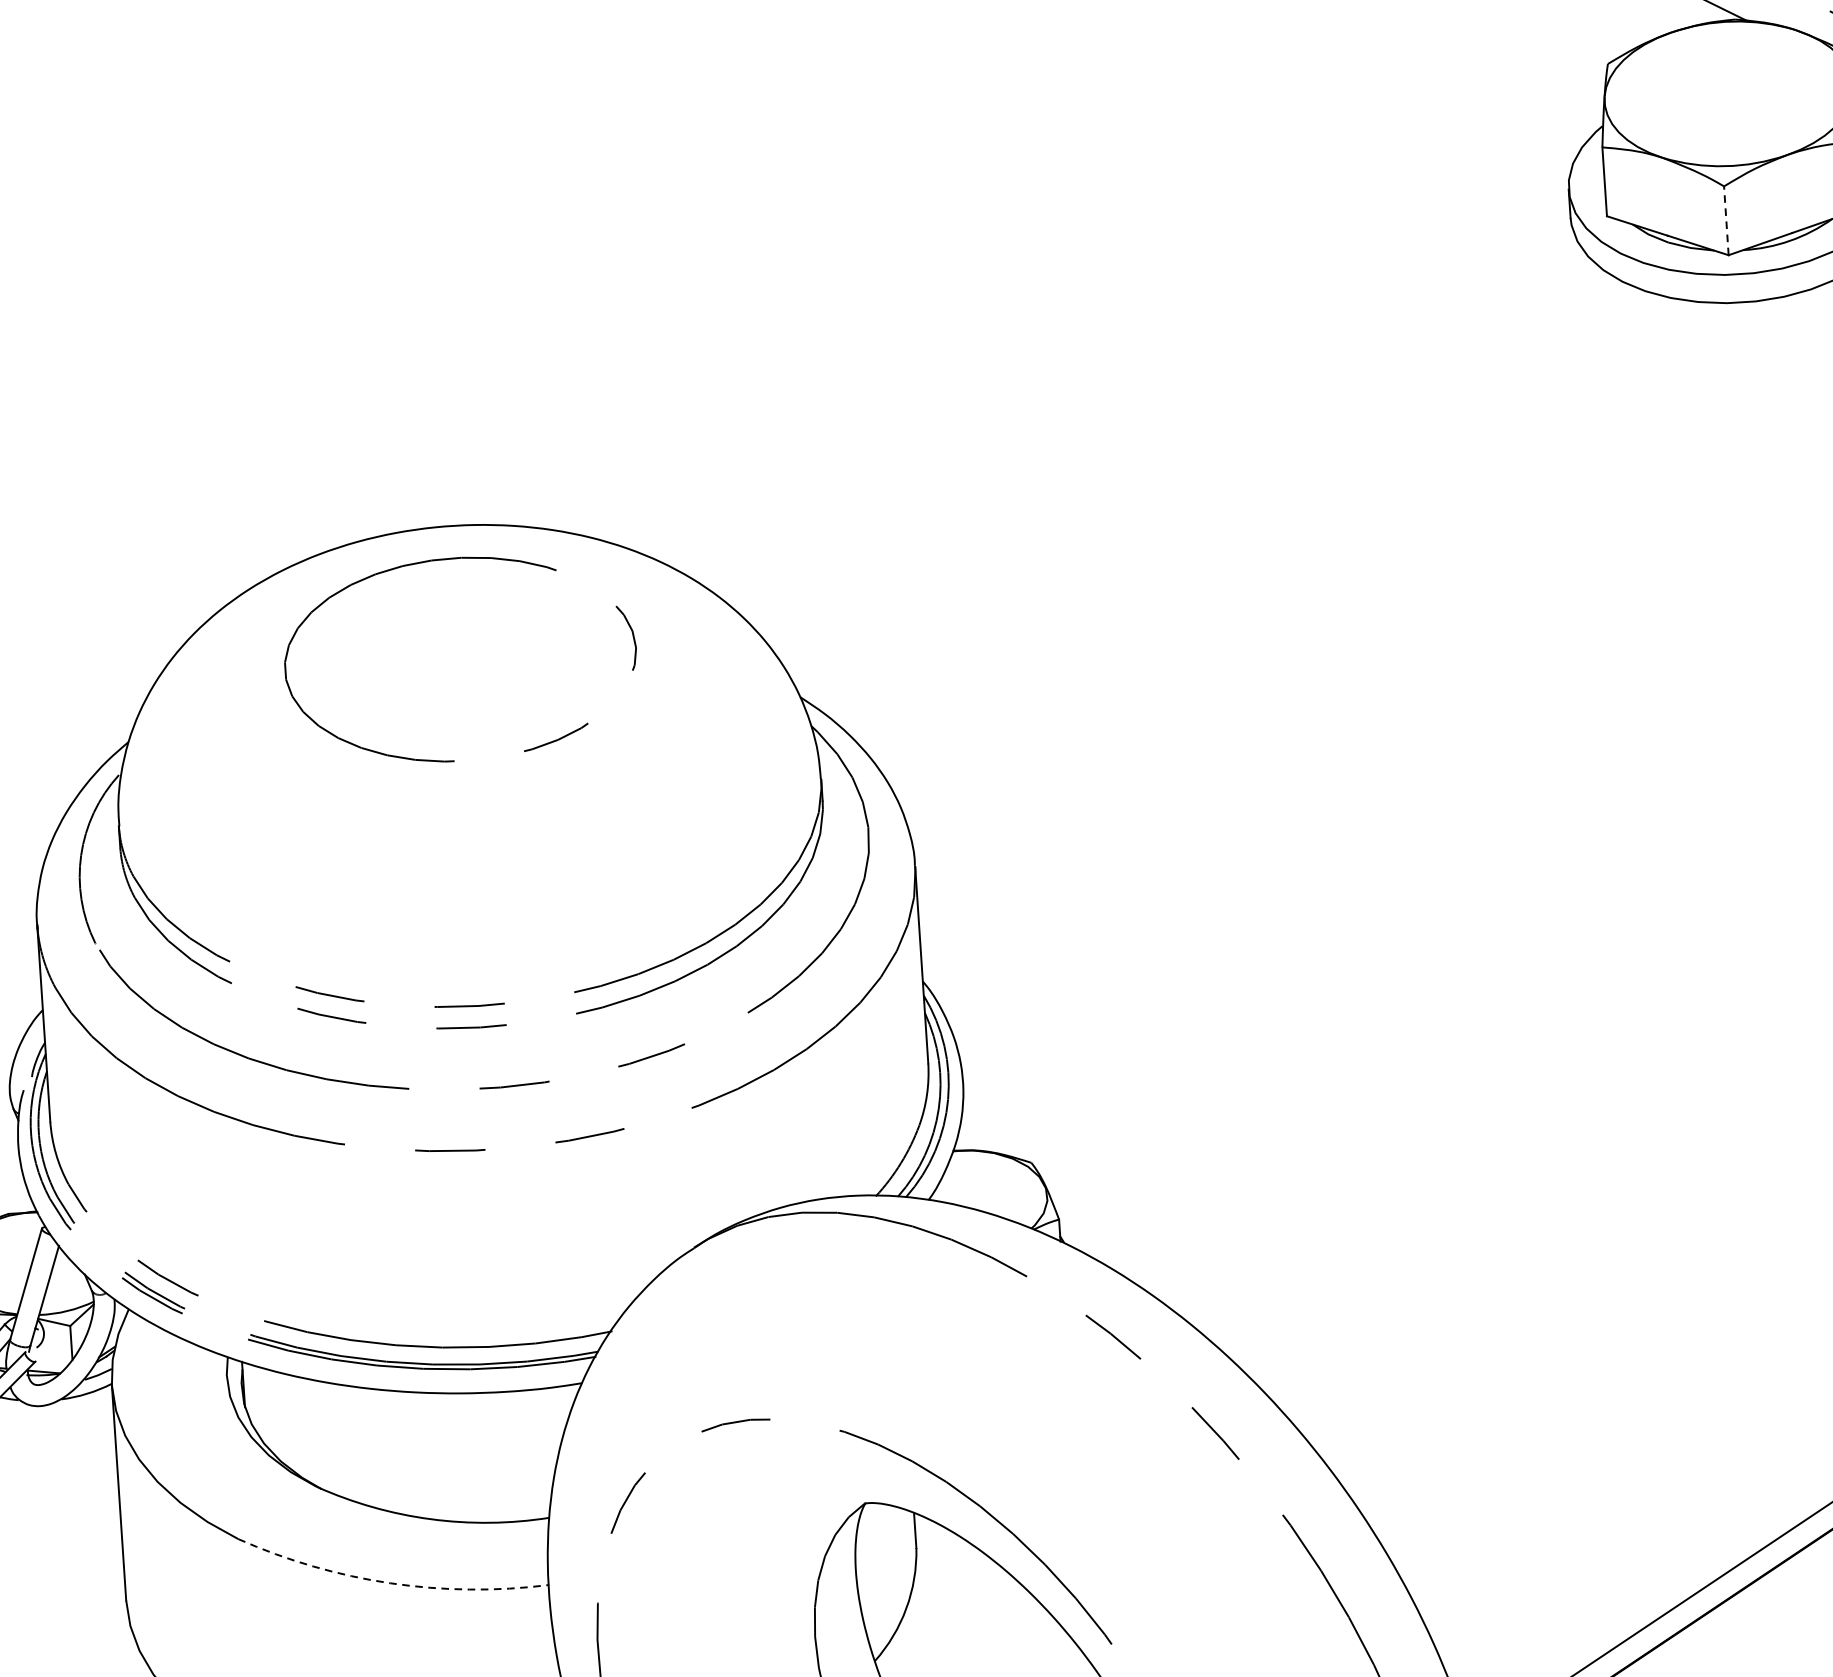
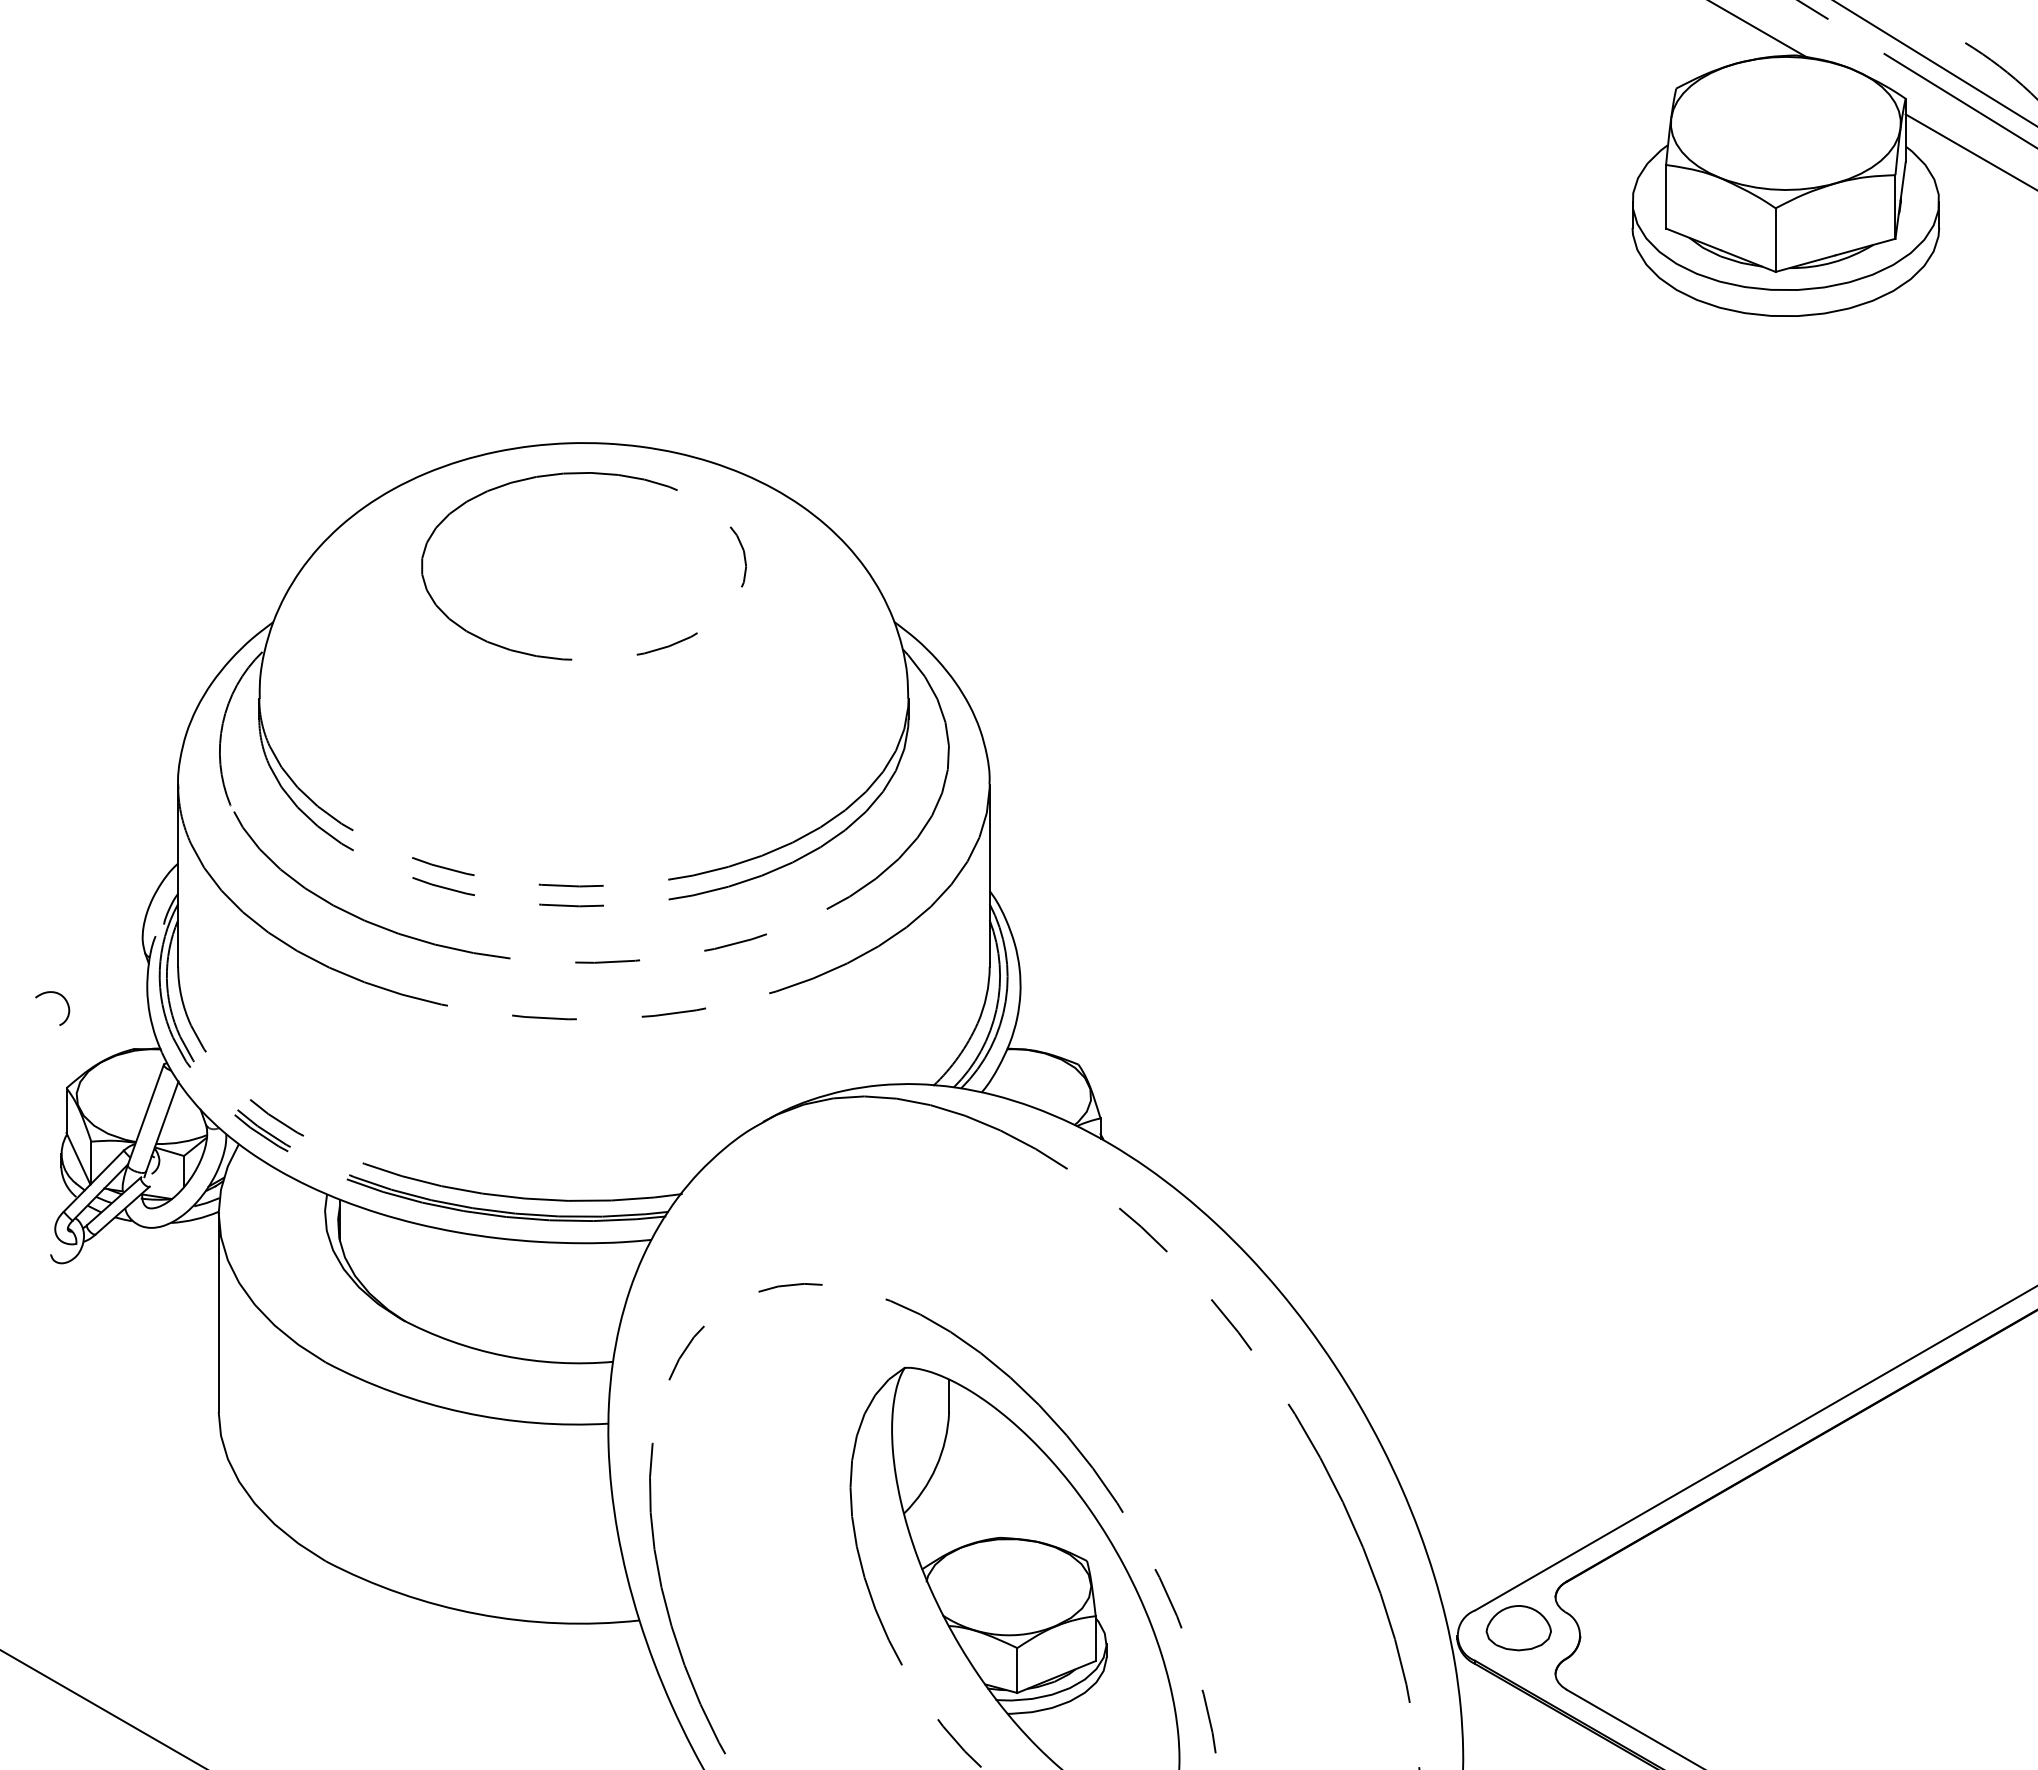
line: (1726, 221) -> (1775, 240), dashed -> solid
arc: (391, 1583) -> (463, 1412), dashed -> solid

